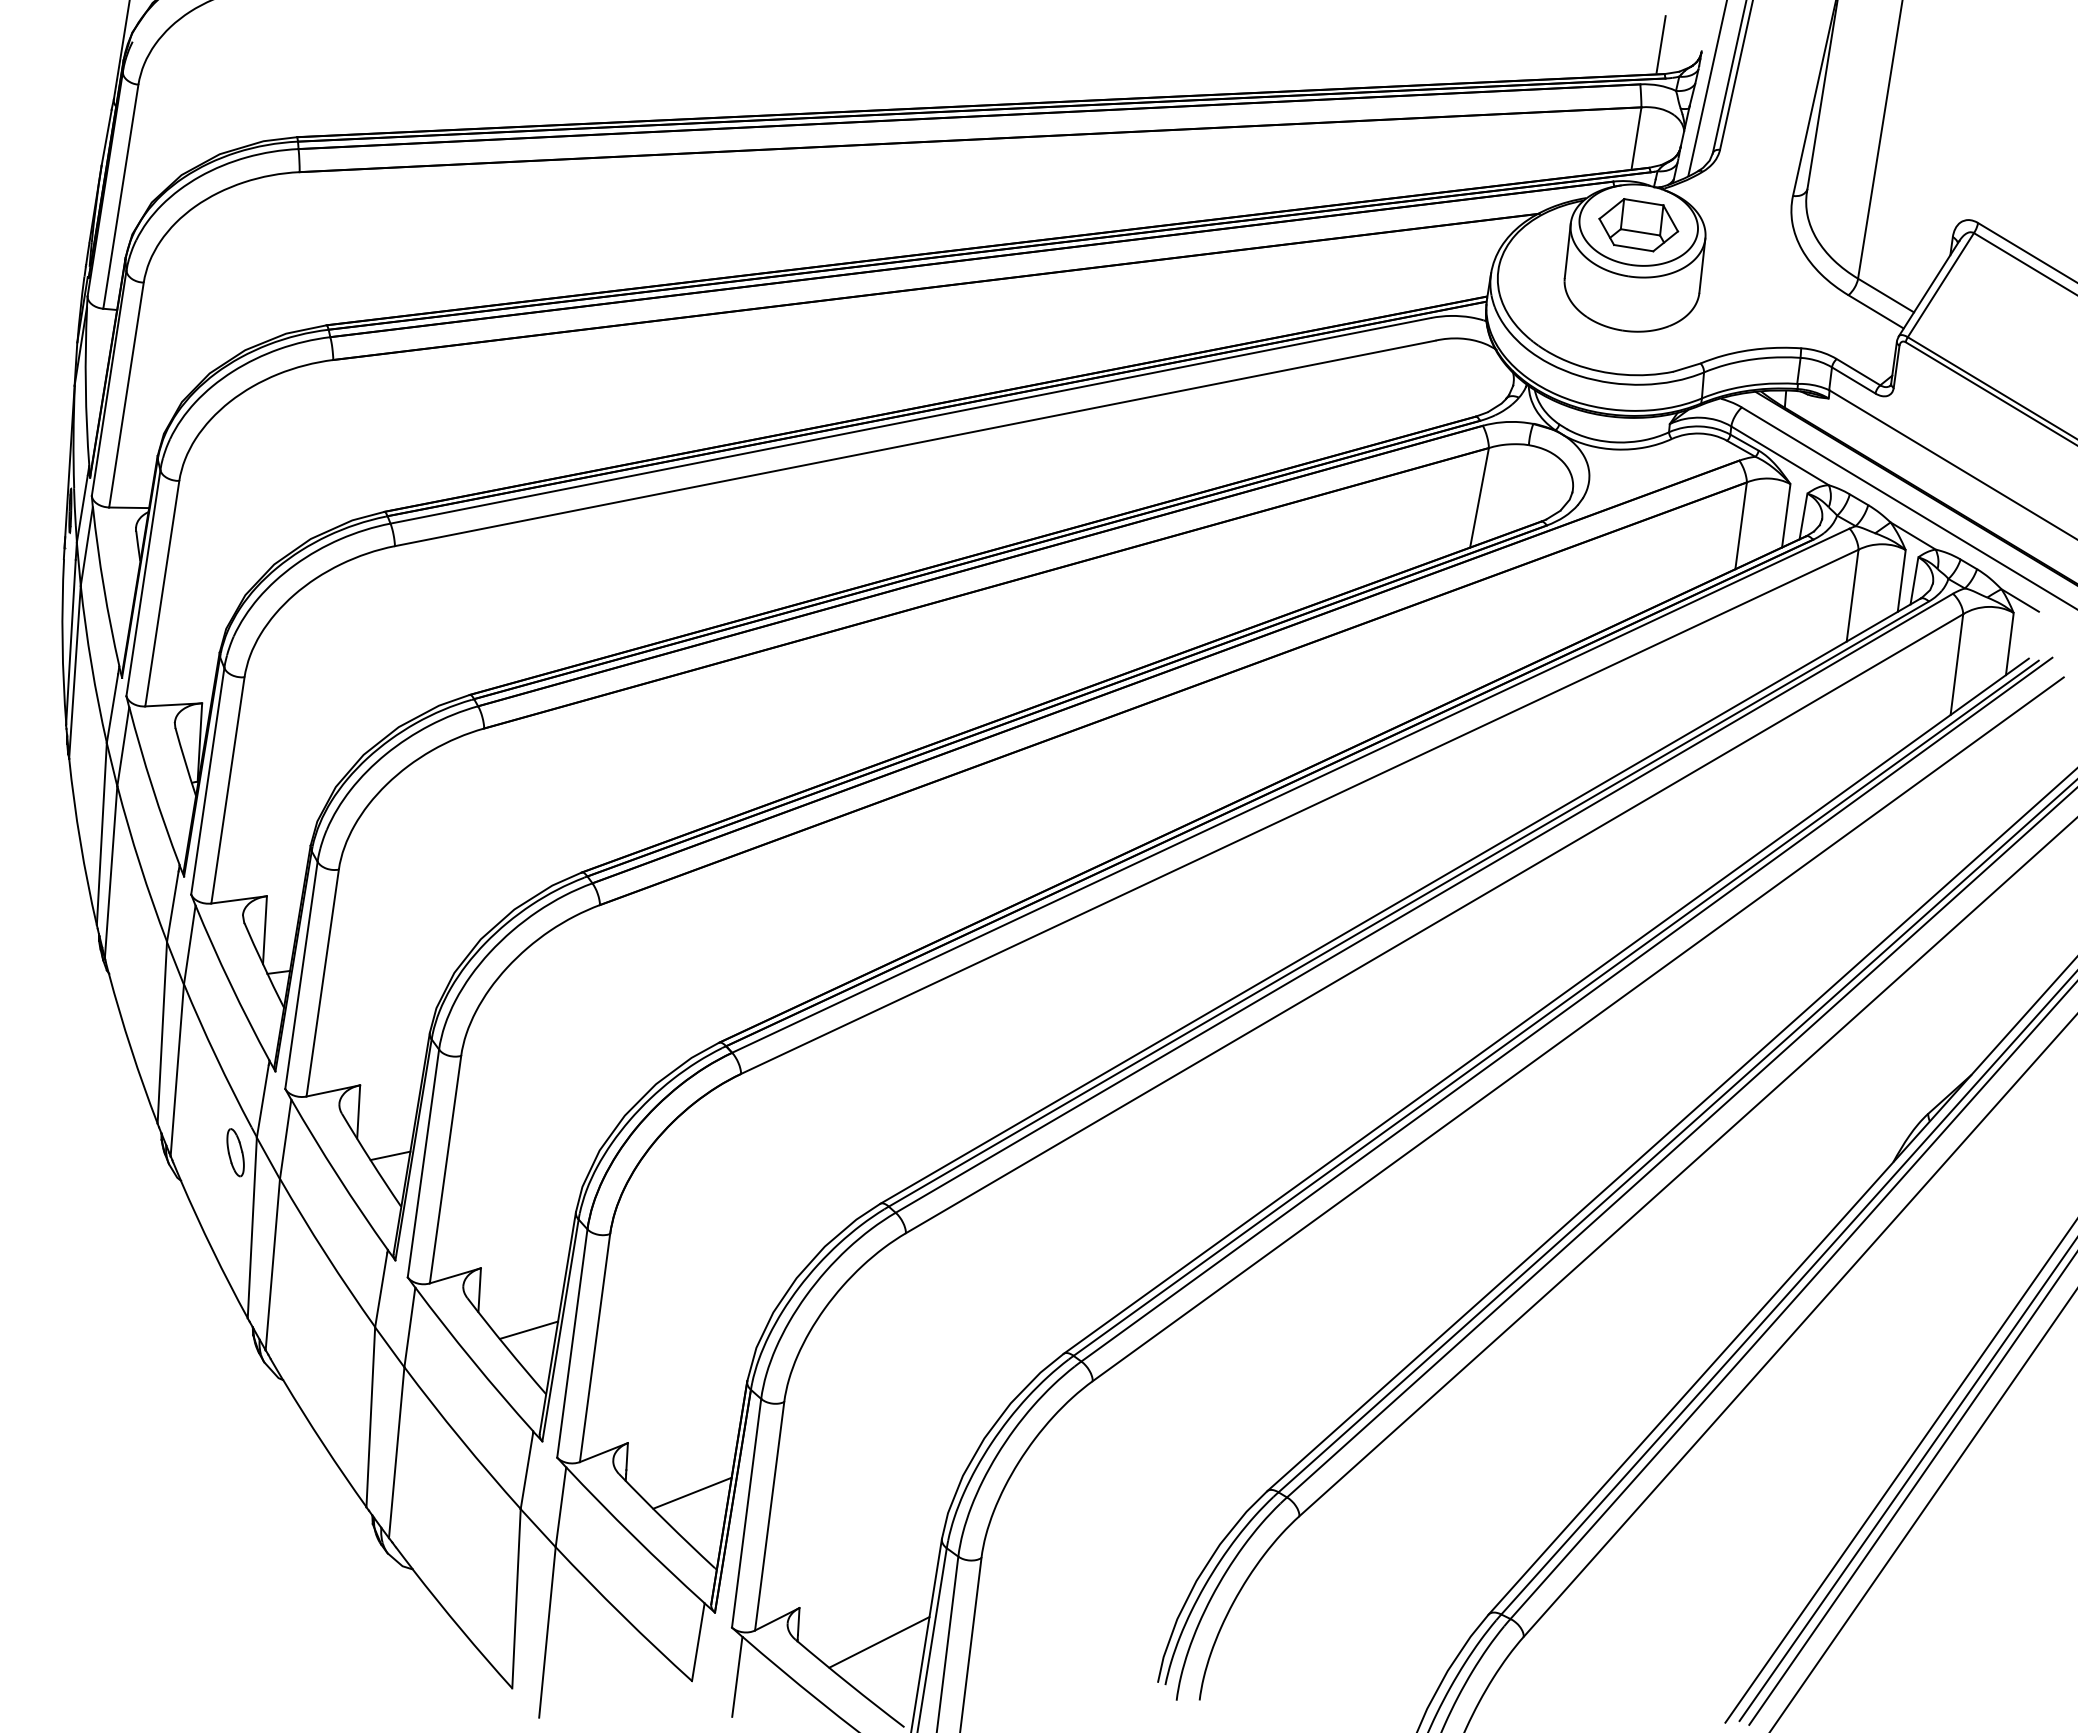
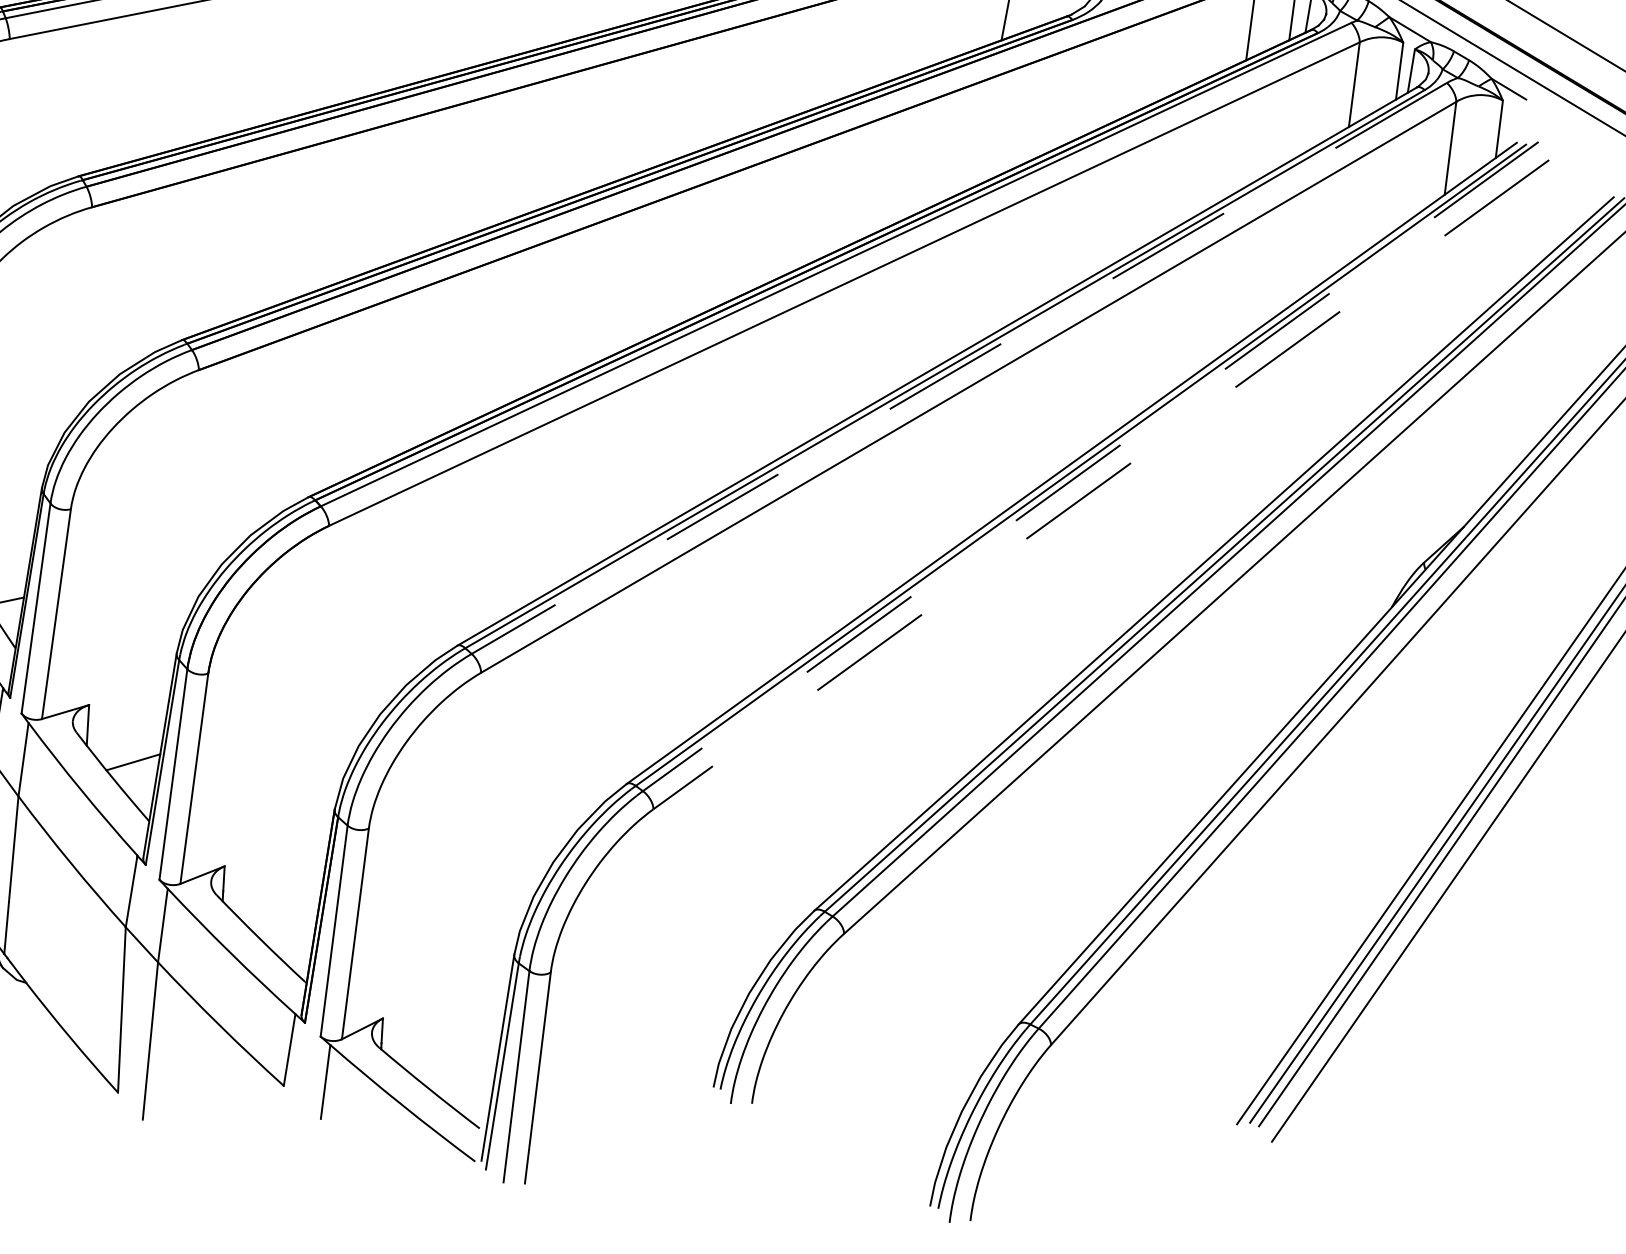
line: (1424, 903) -> (959, 368), solid -> dashed
line: (1566, 1009) -> (1090, 466), solid -> dashed
line: (1578, 1029) -> (1101, 484), solid -> dashed
line: (692, 1492) -> (284, 911), removed
line: (879, 1642) -> (456, 1050), removed

